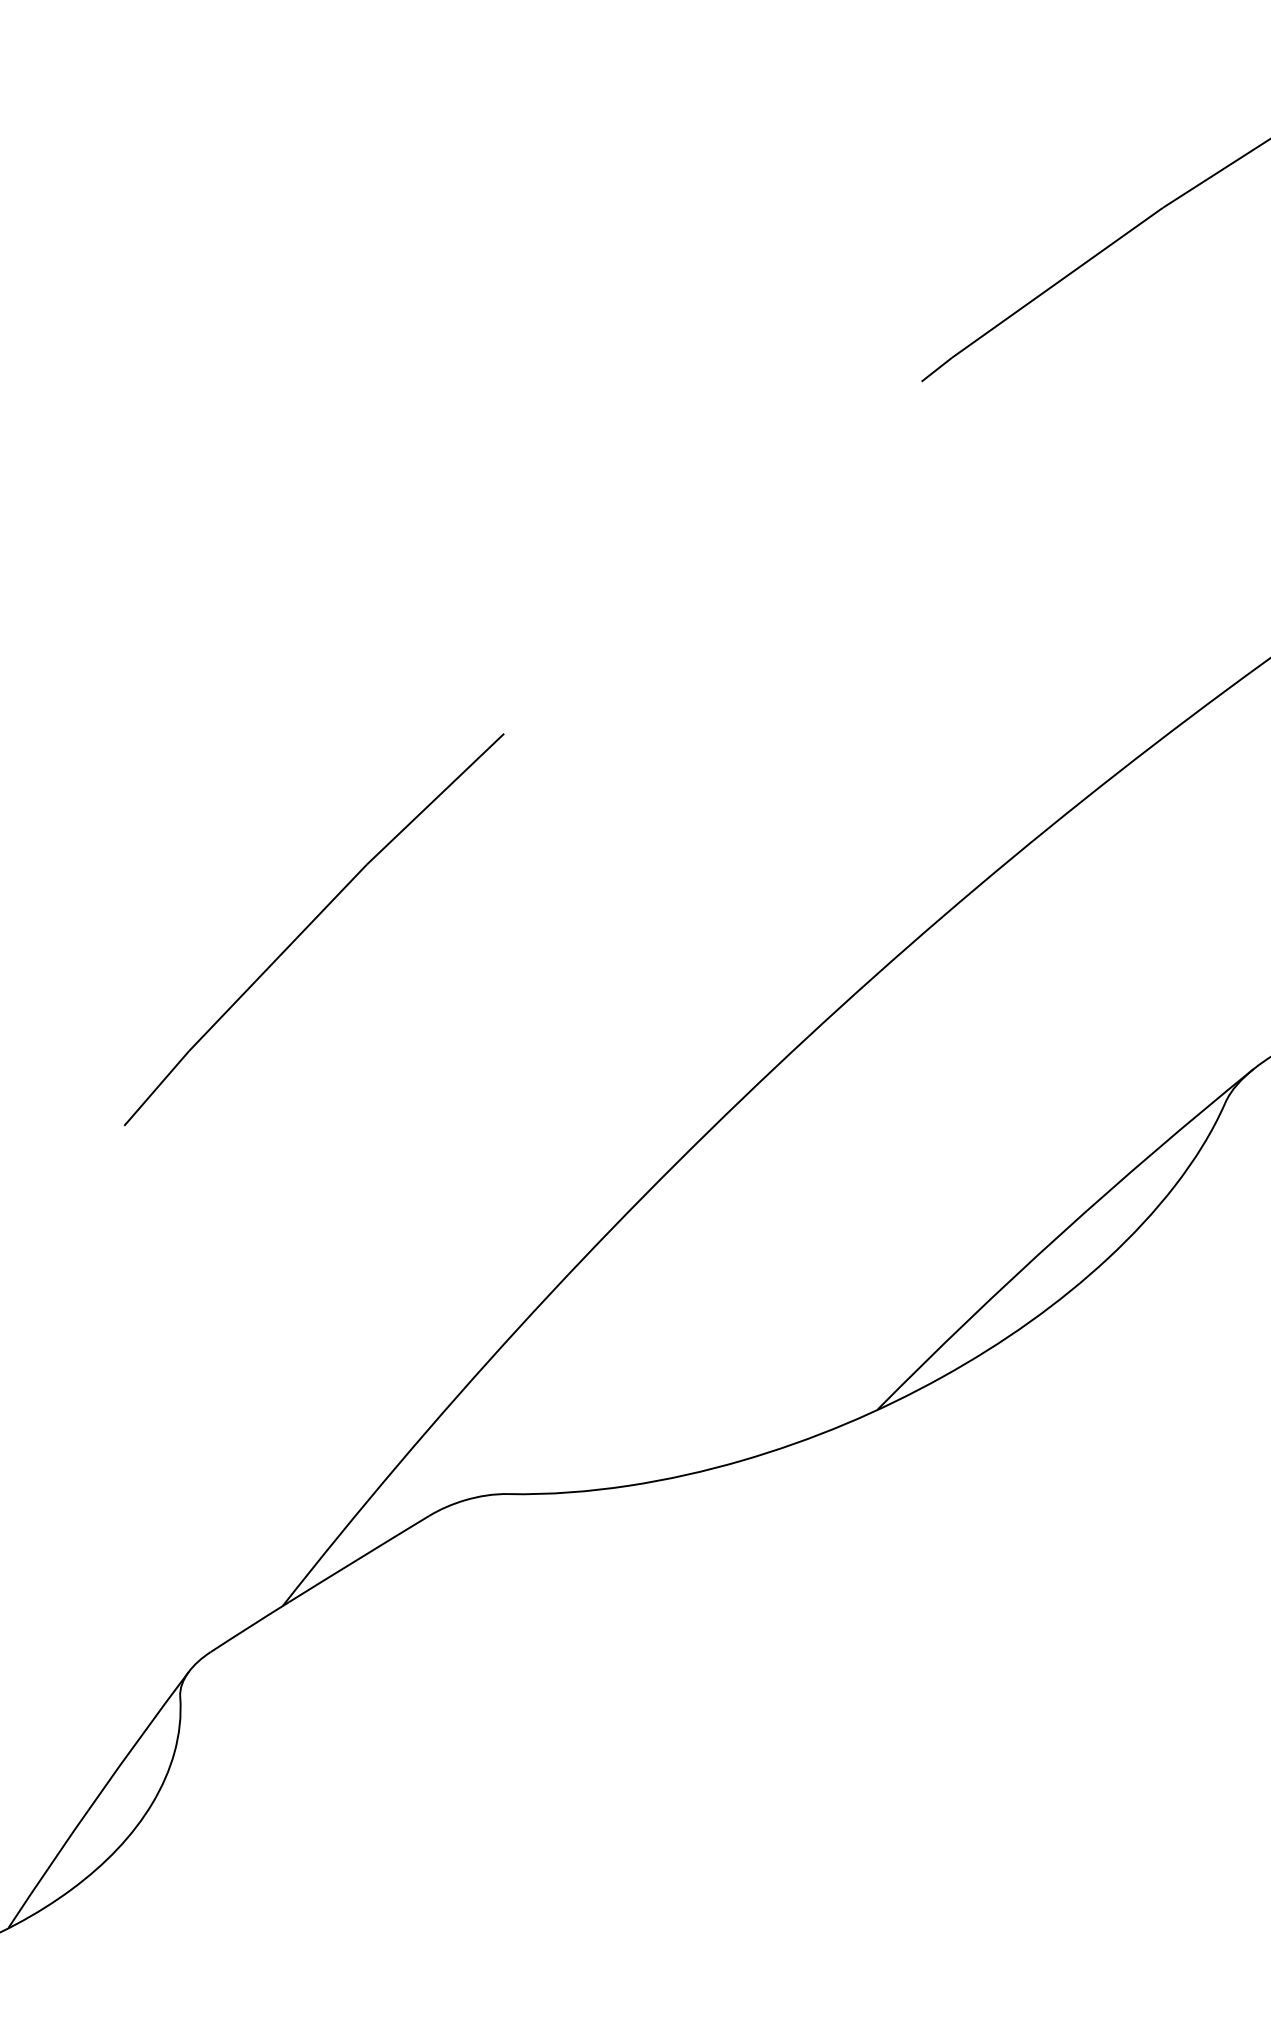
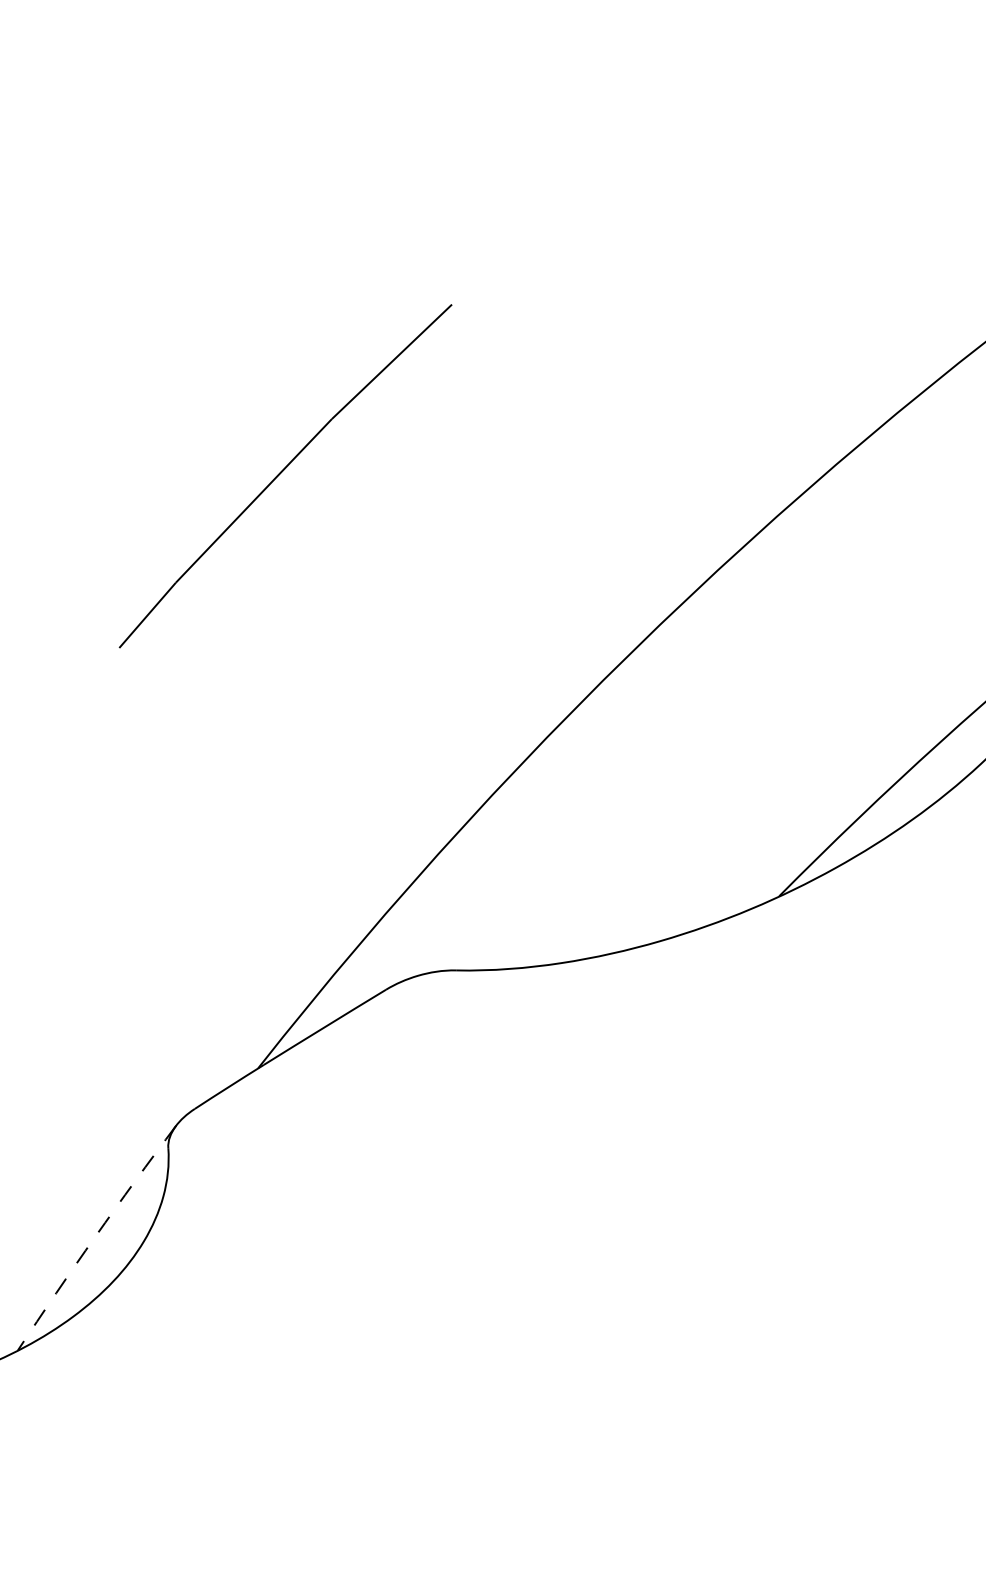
arc: (96, 1798) -> (95, 1237), solid -> dashed

